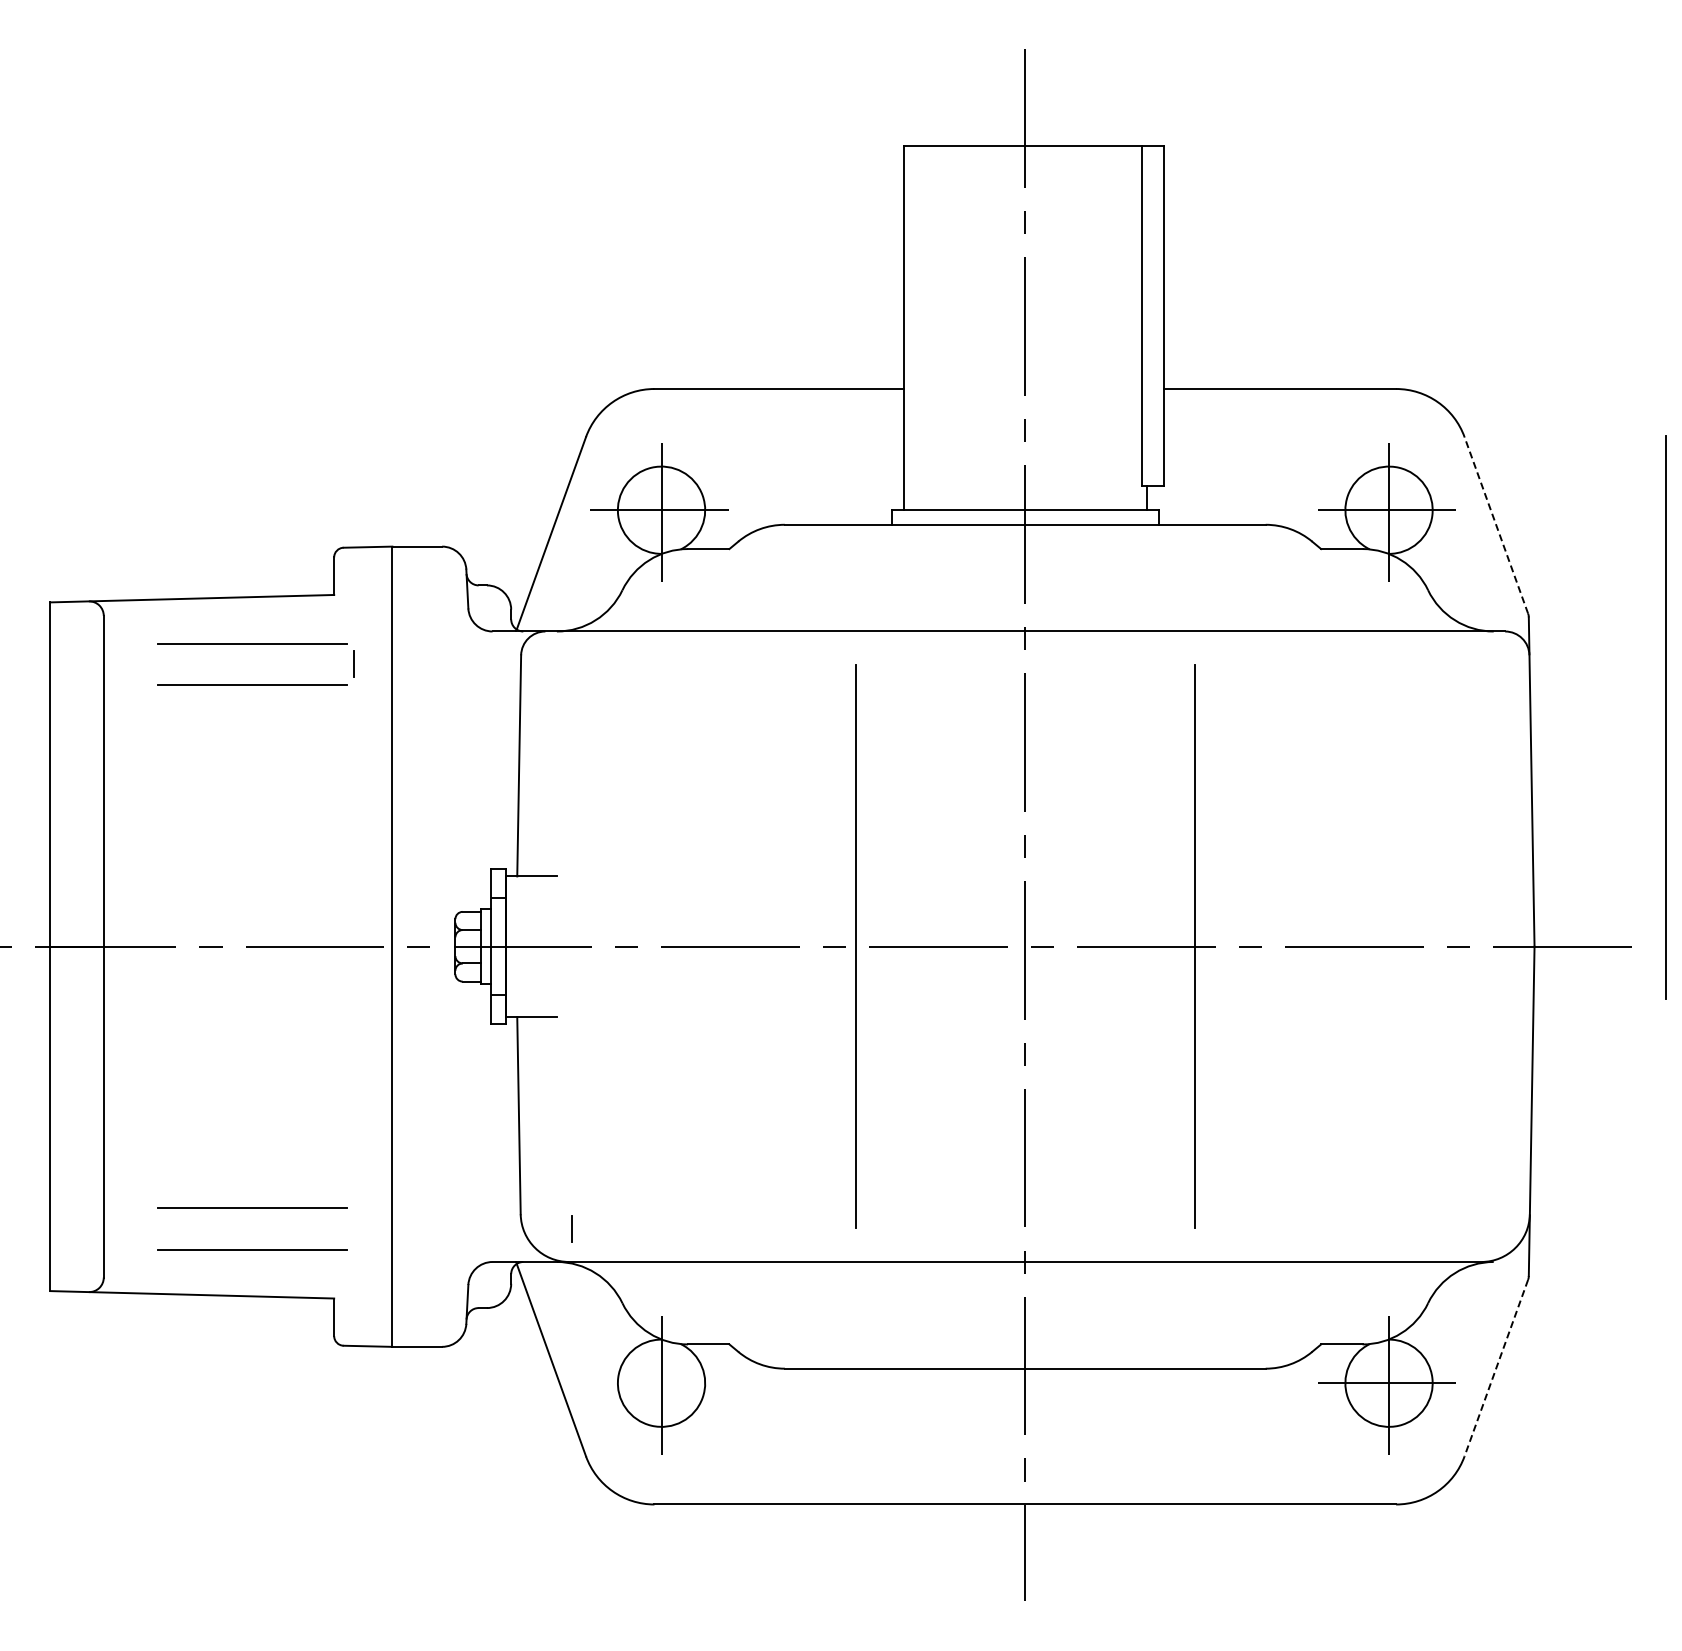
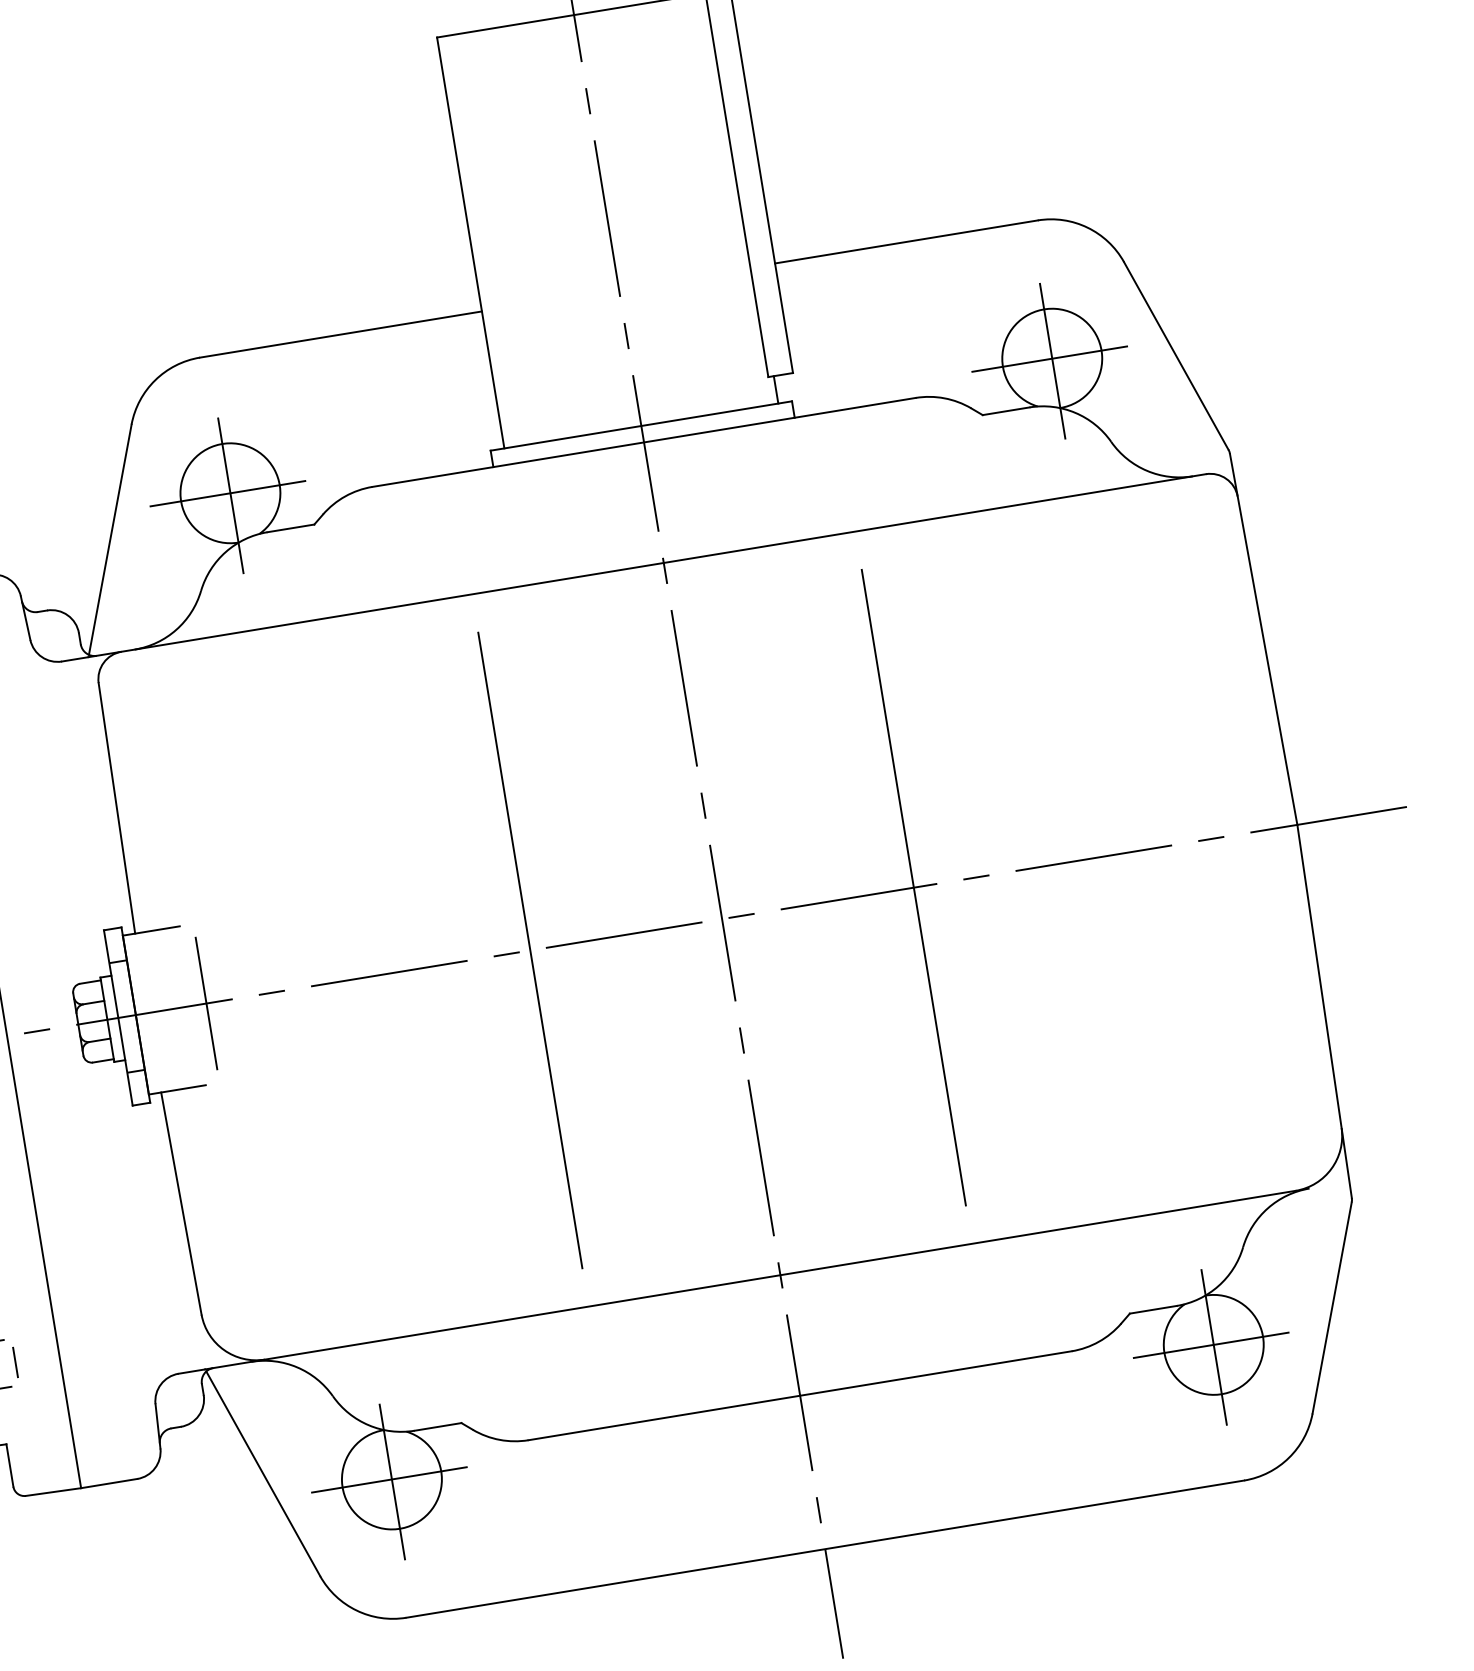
line: (1496, 525) -> (1176, 356), dashed -> solid
line: (1665, 717) -> (1402, 541), removed
line: (568, 946) -> (206, 1003), added
line: (571, 1228) -> (15, 1361), moved
line: (1496, 1368) -> (1332, 1308), dashed -> solid
line: (661, 1383) -> (391, 1479), added

